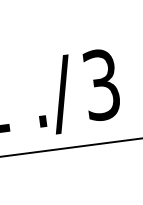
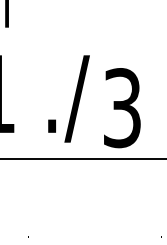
text: (101, 85) -> (122, 108), moved

